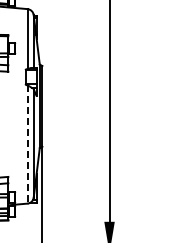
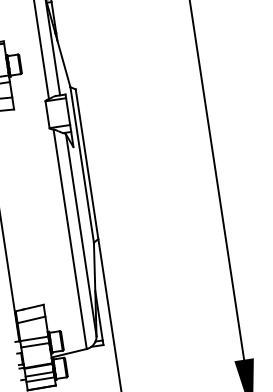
line: (27, 145) -> (70, 241), dashed -> solid

